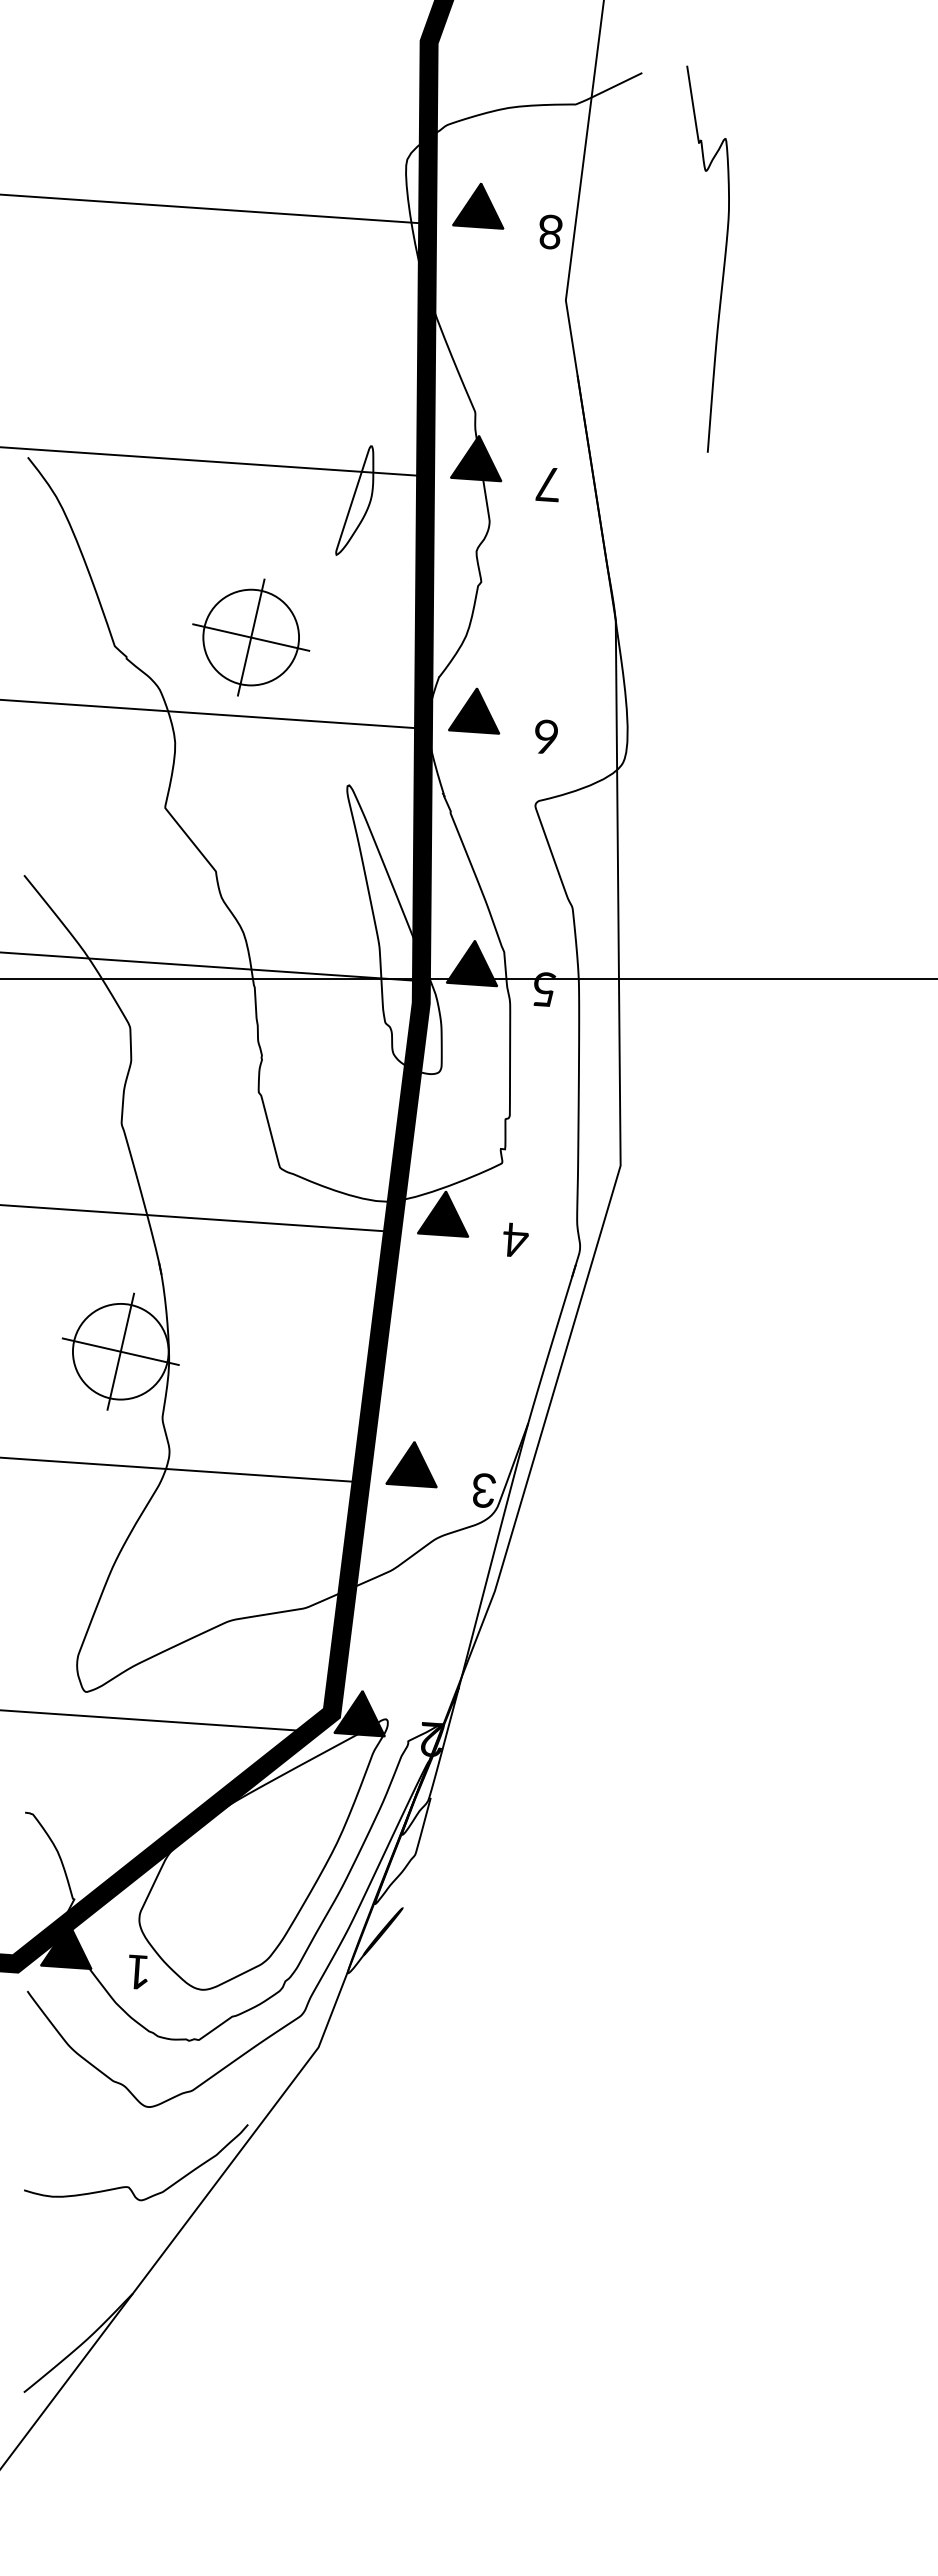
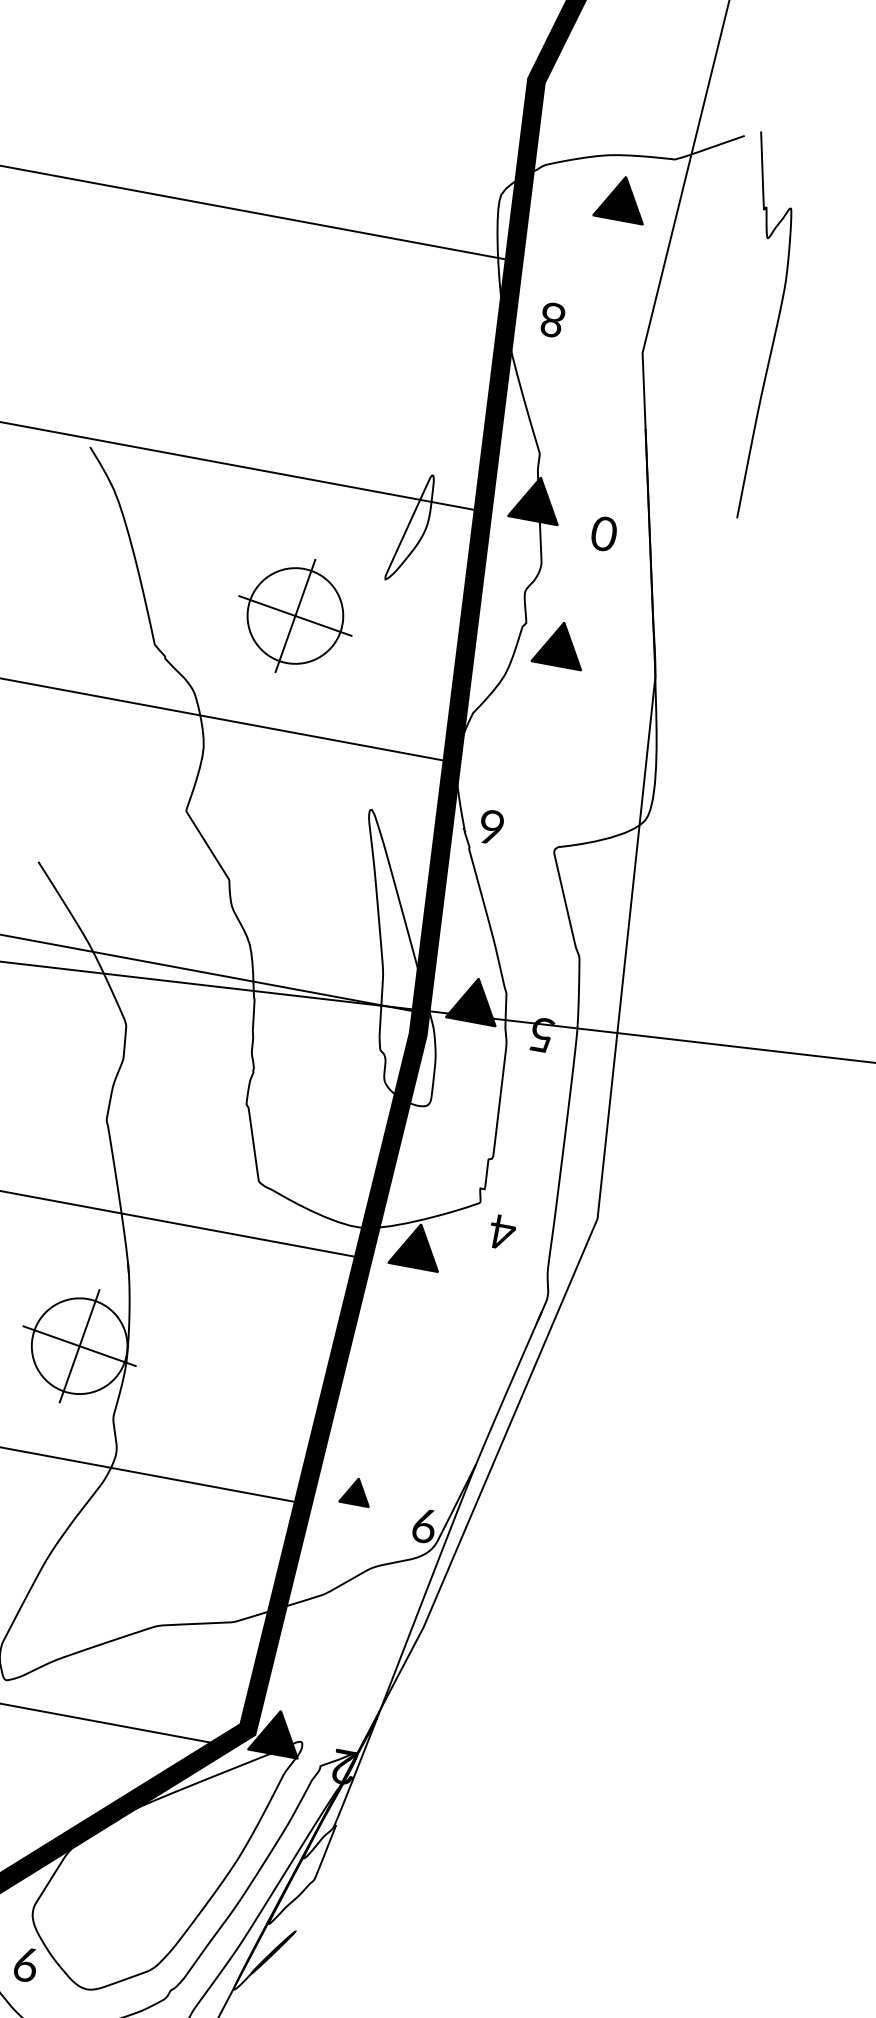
part: (478, 205) -> (620, 198), moved
text: (550, 231) -> (552, 319), moved
curve: (723, 261) -> (774, 330), moved
text: (547, 484) -> (603, 533), 7 -> 0
part: (251, 637) -> (295, 615), moved
part: (474, 710) -> (559, 644), moved
text: (546, 736) -> (491, 826), moved
text: (515, 1239) -> (502, 1231), moved
part: (411, 1464) -> (355, 1491), size x0.6
text: (483, 1490) -> (423, 1525), 3 -> 9
text: (138, 1971) -> (25, 1963), 1 -> 9

